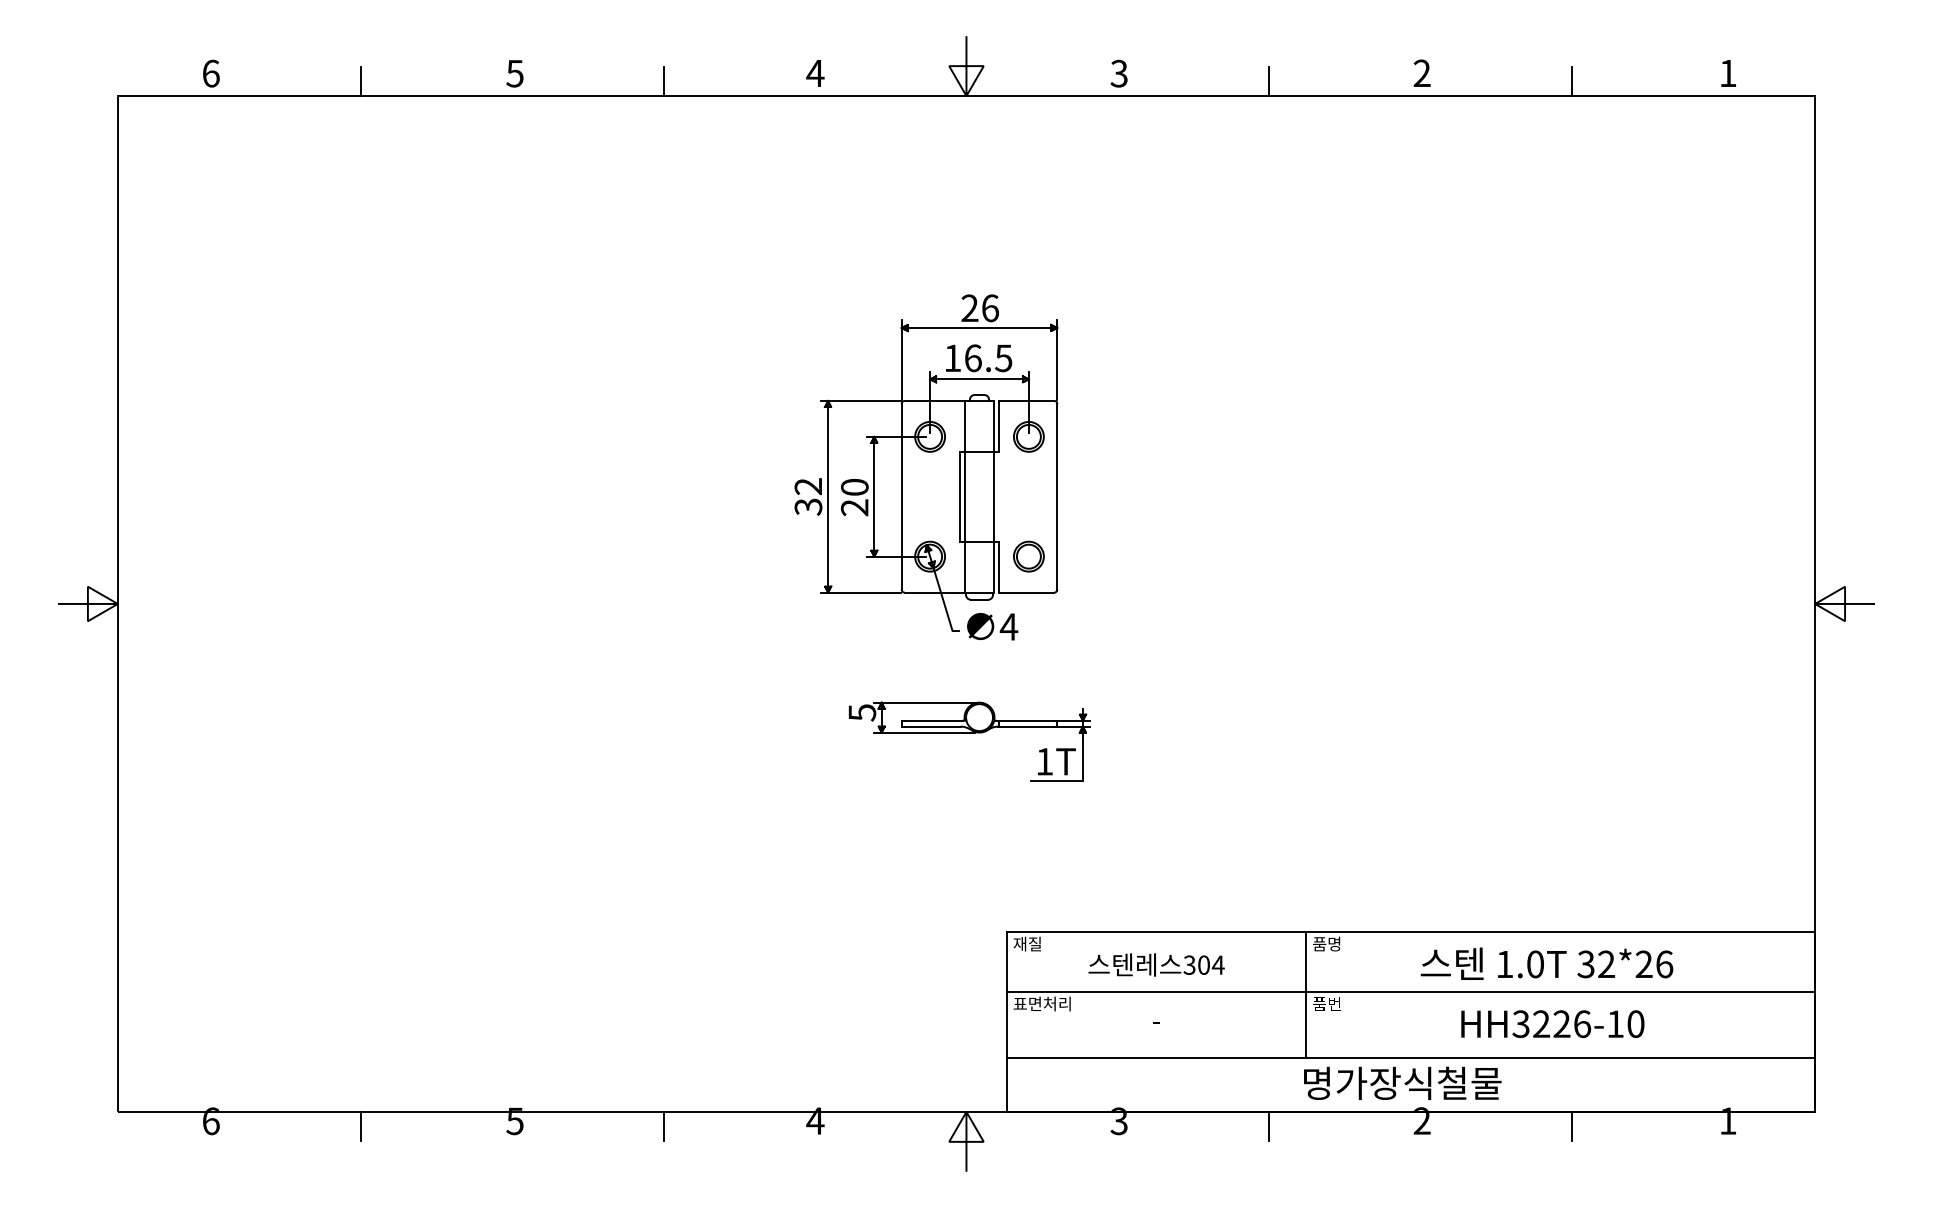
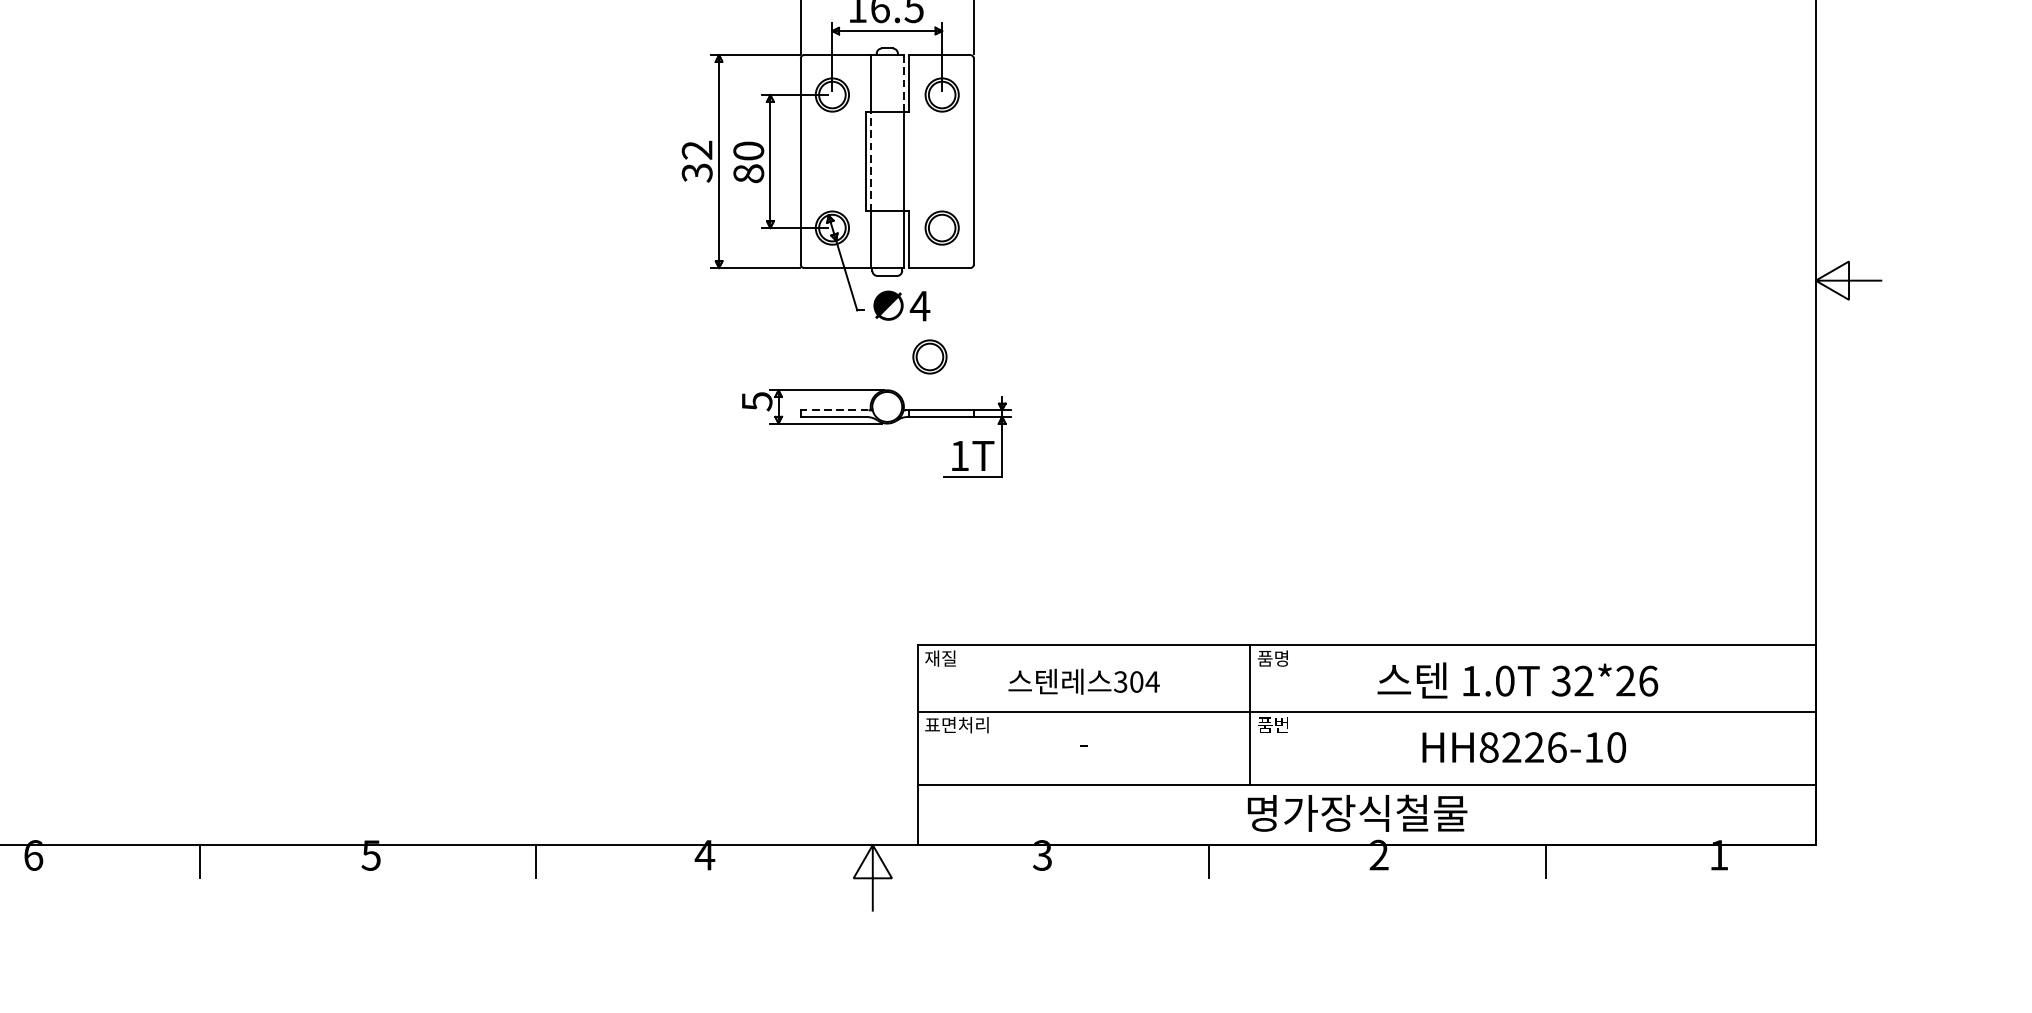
line: (994, 426) -> (903, 83), solid -> dashed
line: (964, 496) -> (870, 161), solid -> dashed
text: (854, 507) -> (748, 173), 20 -> 80
part: (1017, 672) -> (929, 356), added
line: (933, 720) -> (836, 410), solid -> dashed
text: (1520, 1023) -> (1488, 746), HH3226-10 -> HH8226-10

